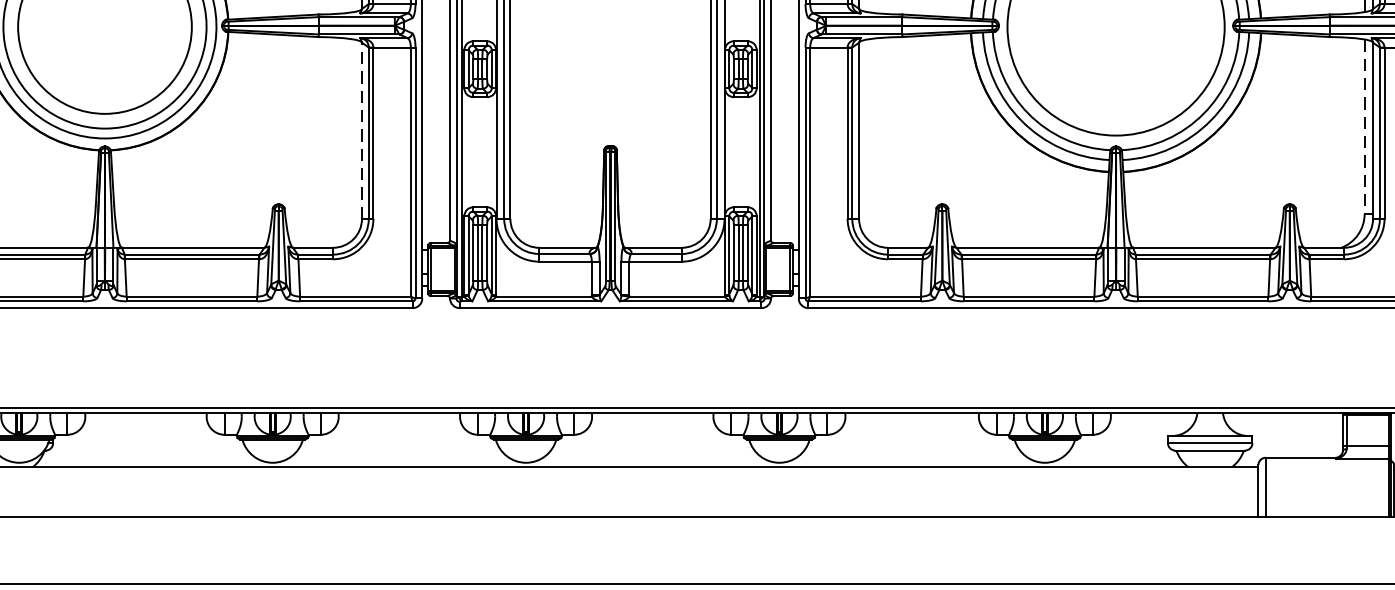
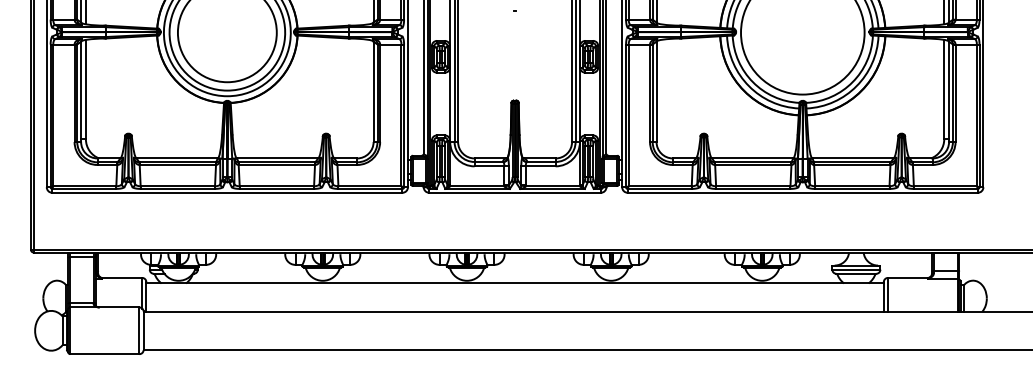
line: (1365, 126) -> (944, 89), dashed -> solid
line: (361, 130) -> (373, 91), dashed -> solid

